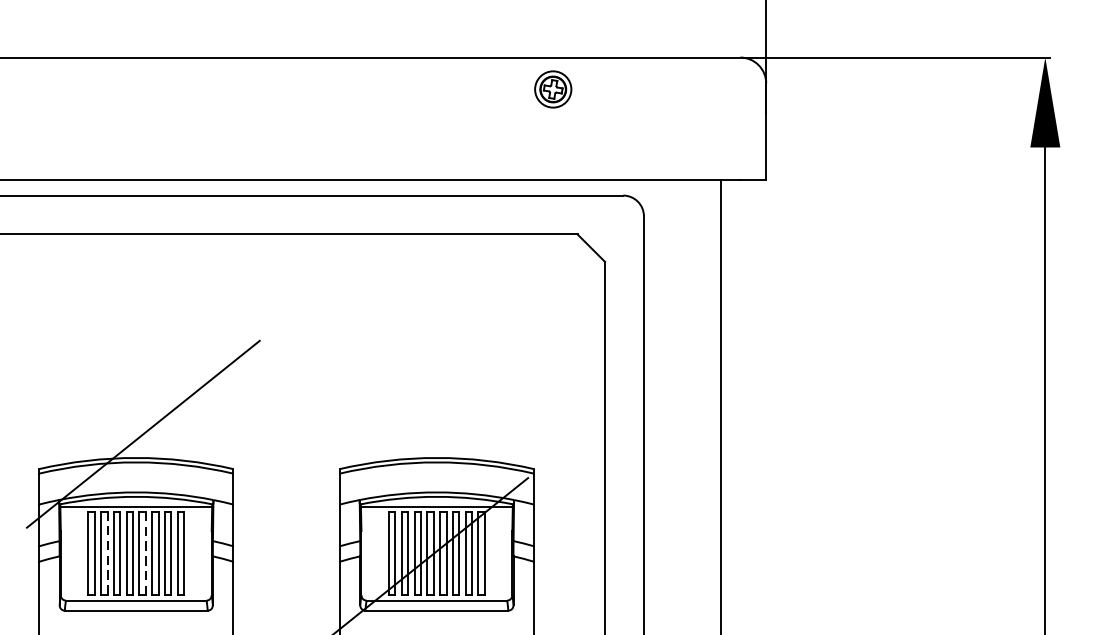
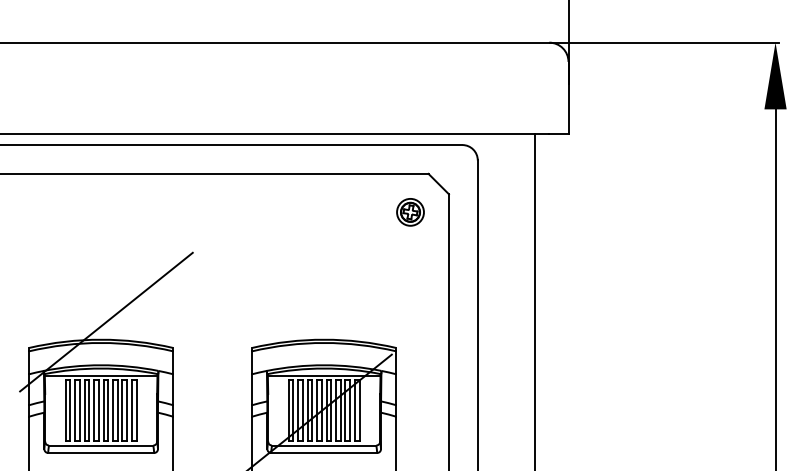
part: (553, 89) -> (410, 212), moved
line: (107, 553) -> (79, 410), dashed -> solid
line: (146, 553) -> (108, 410), dashed -> solid

